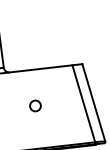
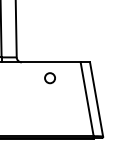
circle: (34, 106) -> (49, 78), moved

